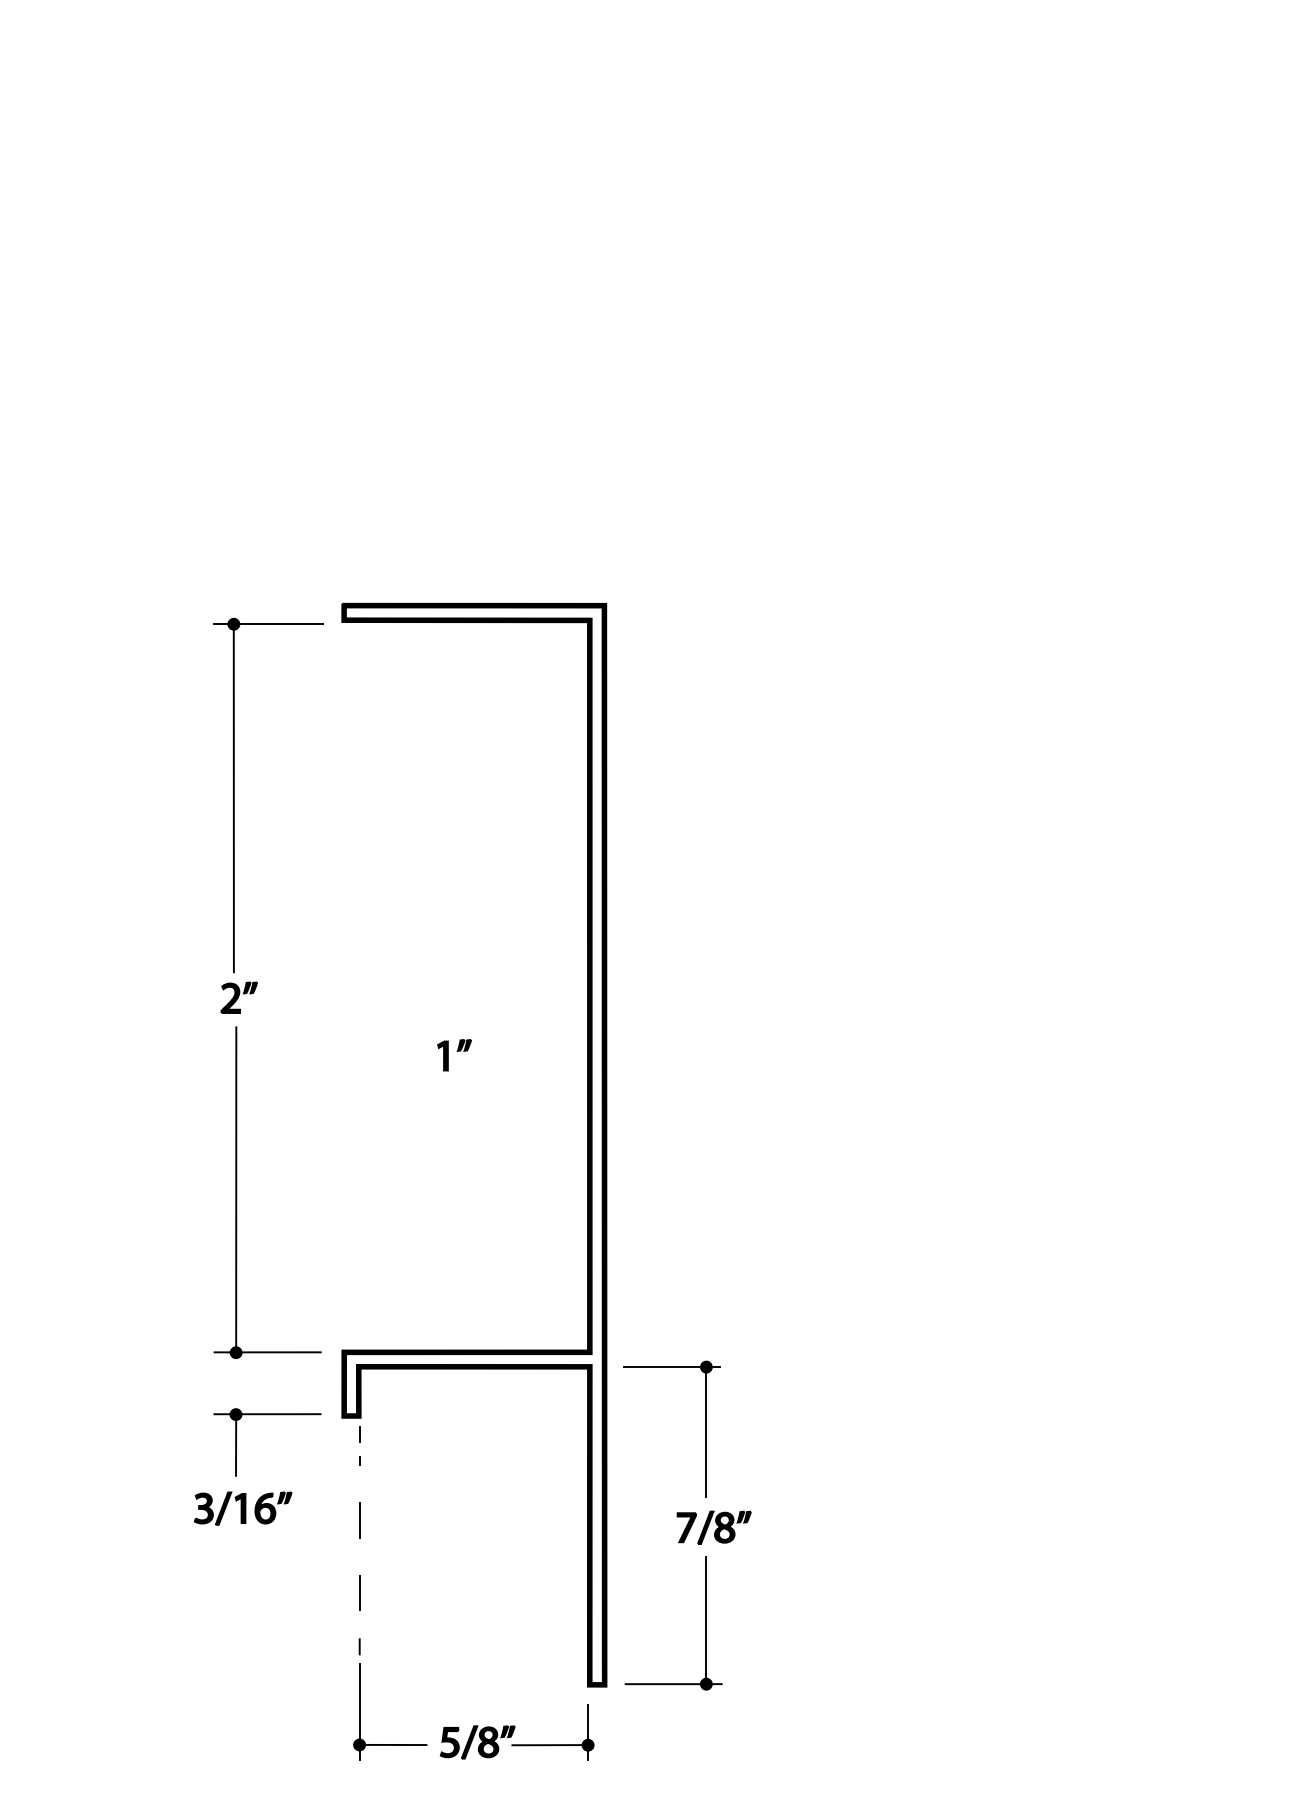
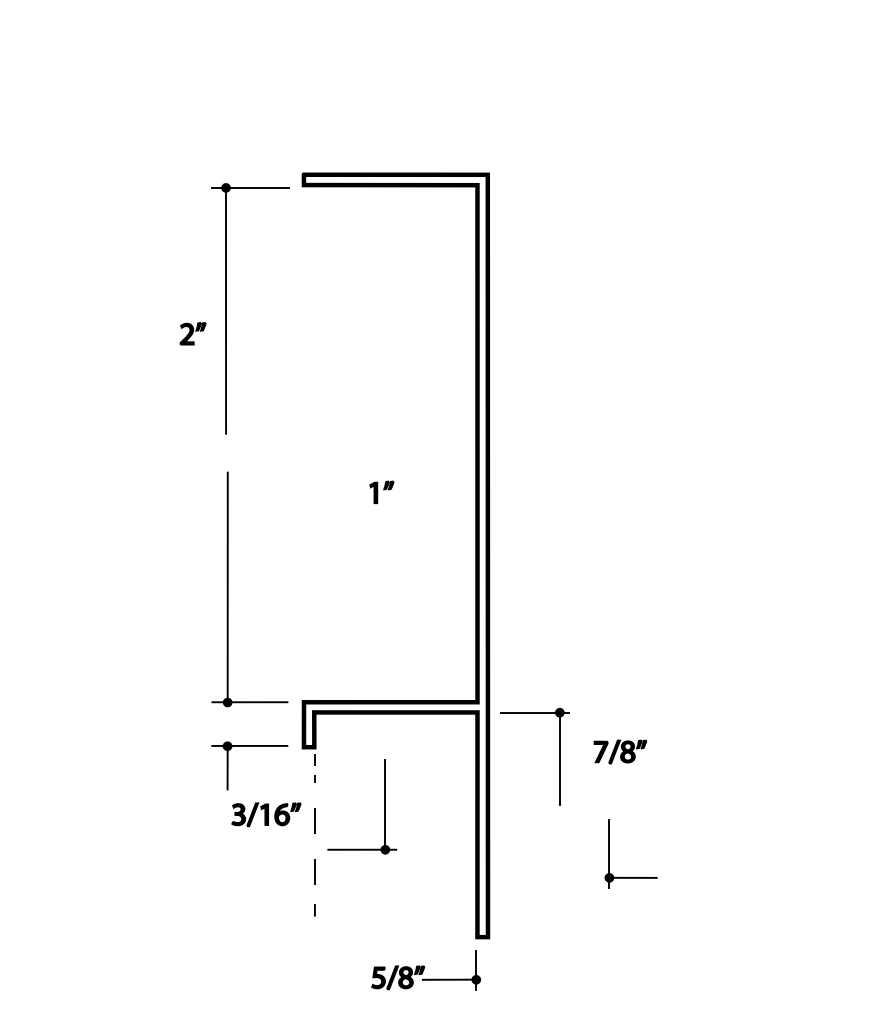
part: (238, 997) -> (192, 333), moved
part: (242, 1508) -> (266, 814), moved
part: (713, 1527) -> (619, 751), moved
part: (705, 1623) -> (384, 806), moved
part: (360, 1711) -> (610, 854), moved

